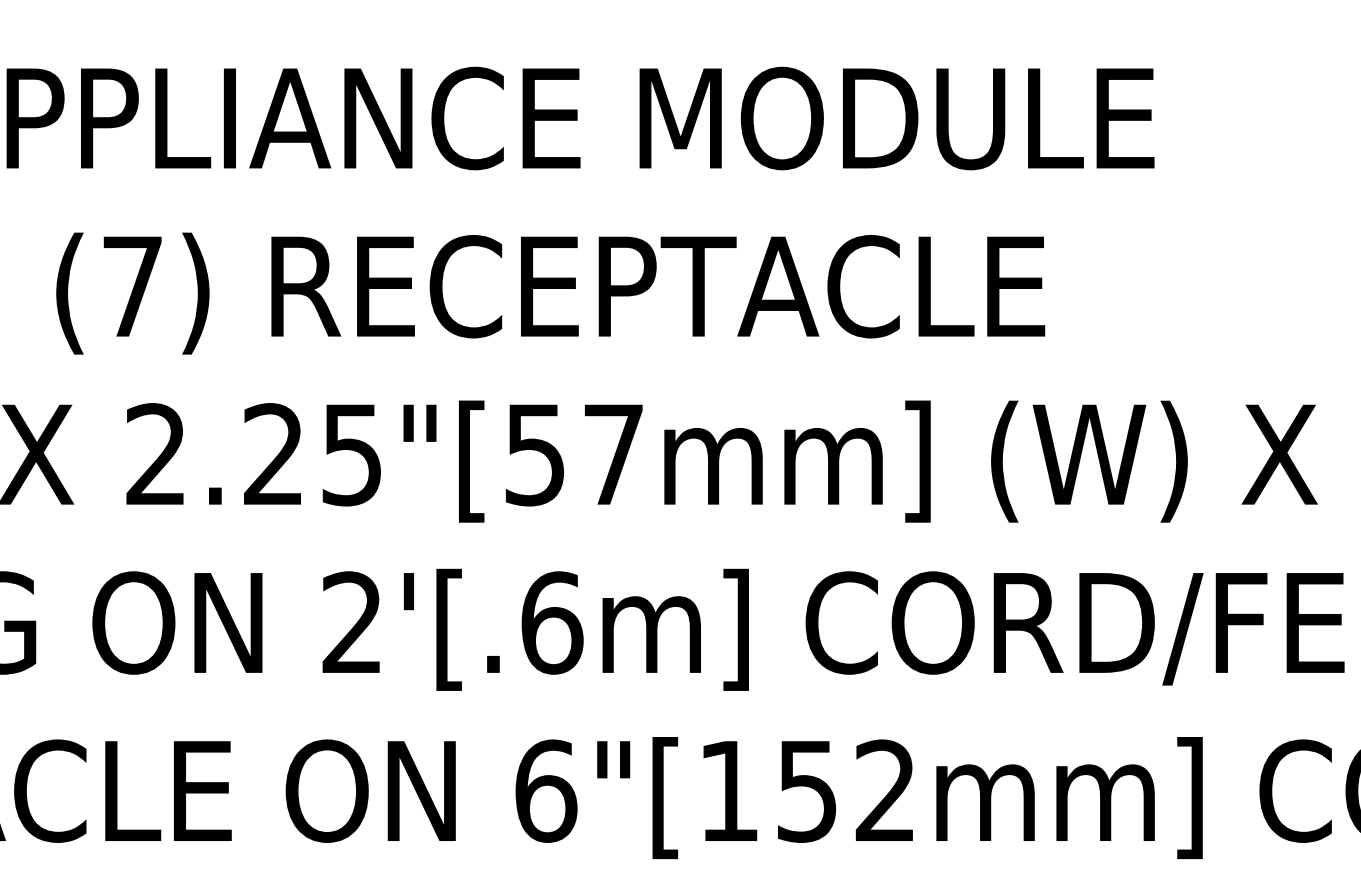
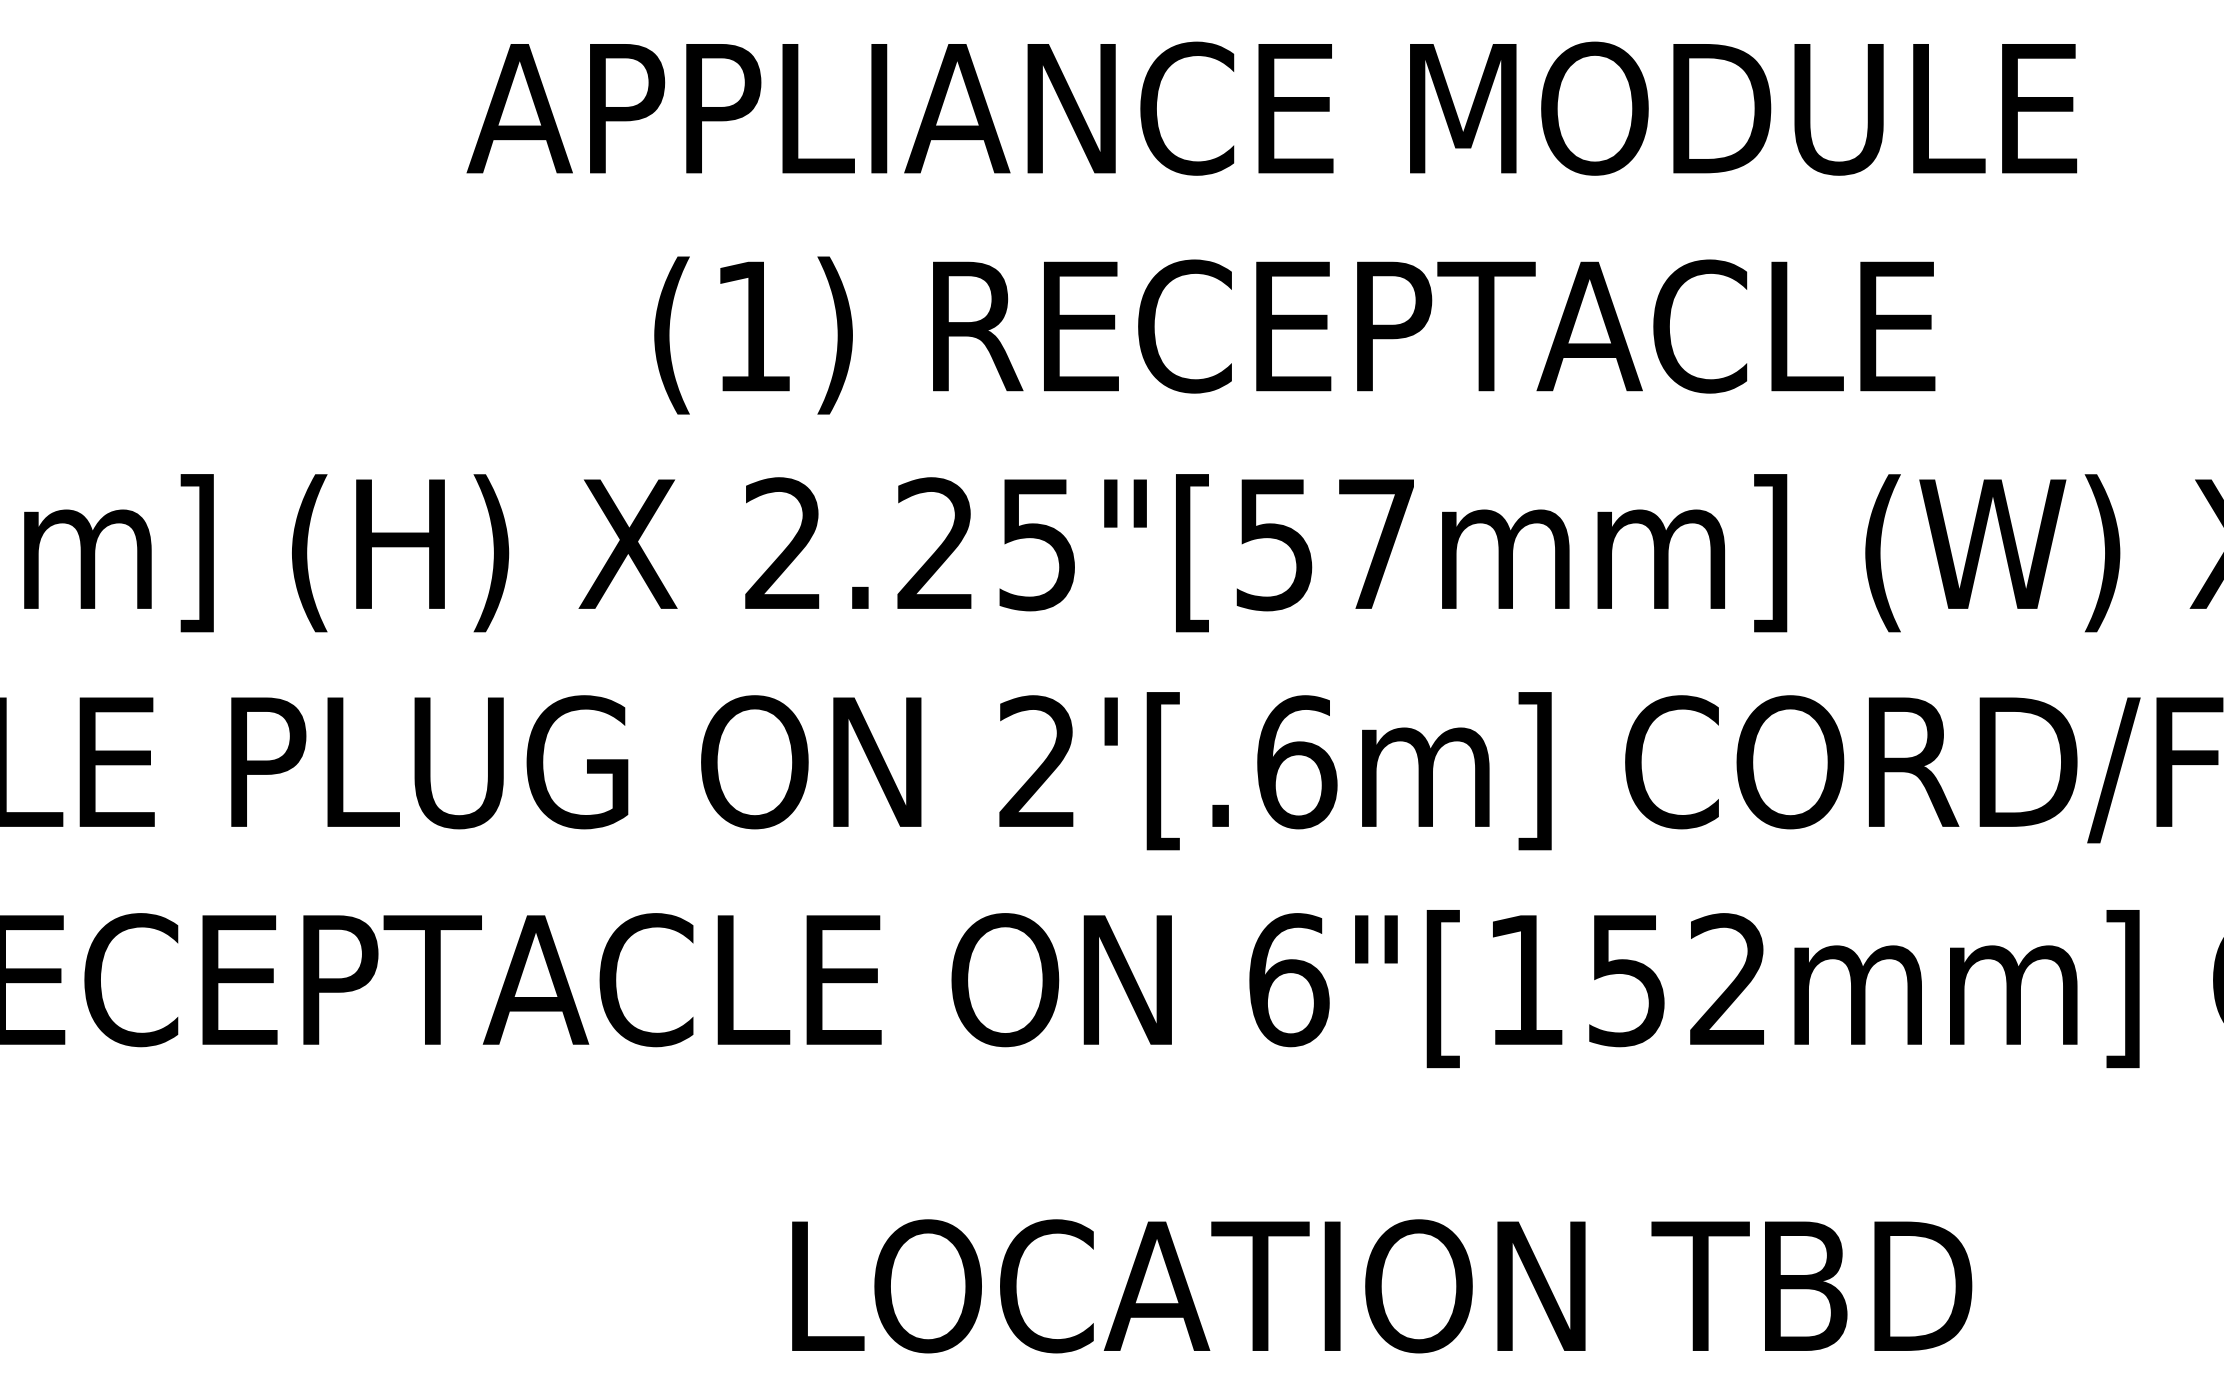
text: (132, 286) -> (753, 326), (7) -> (1)

